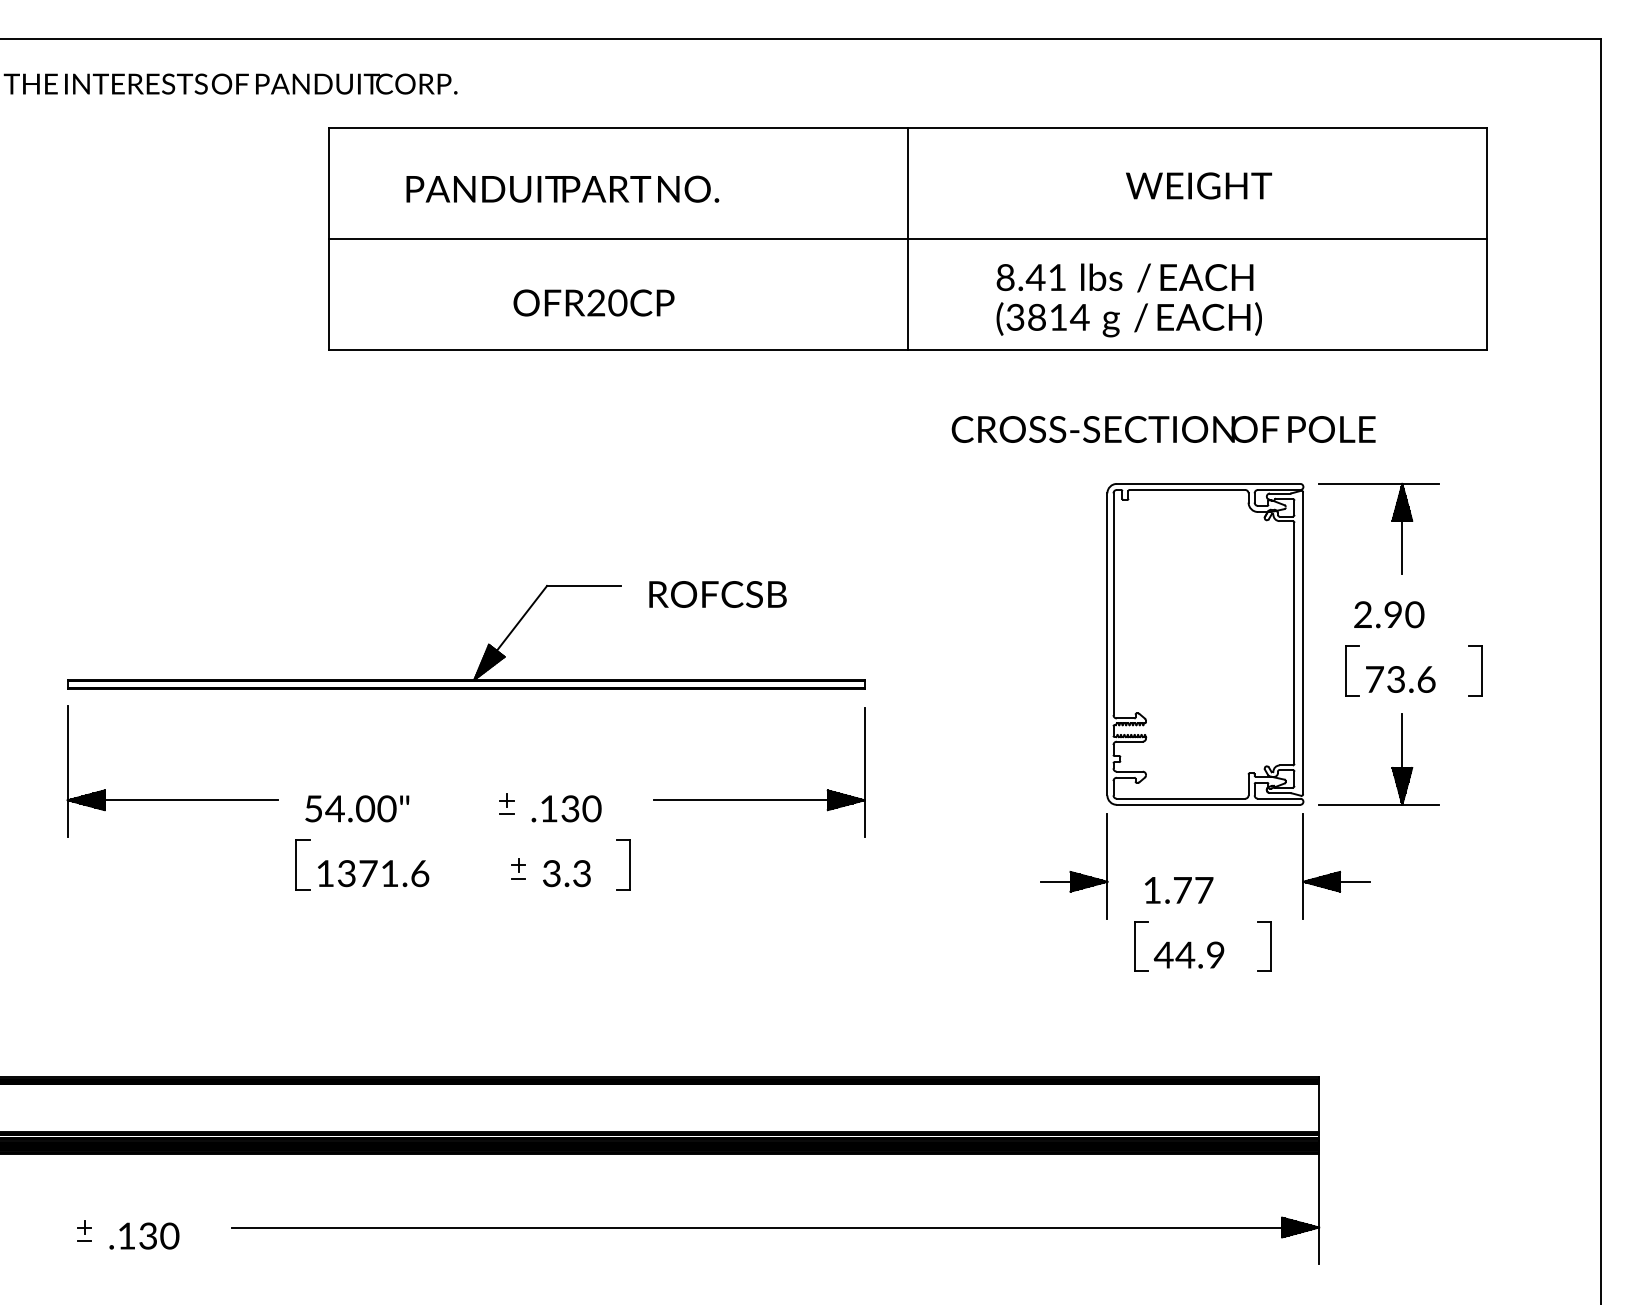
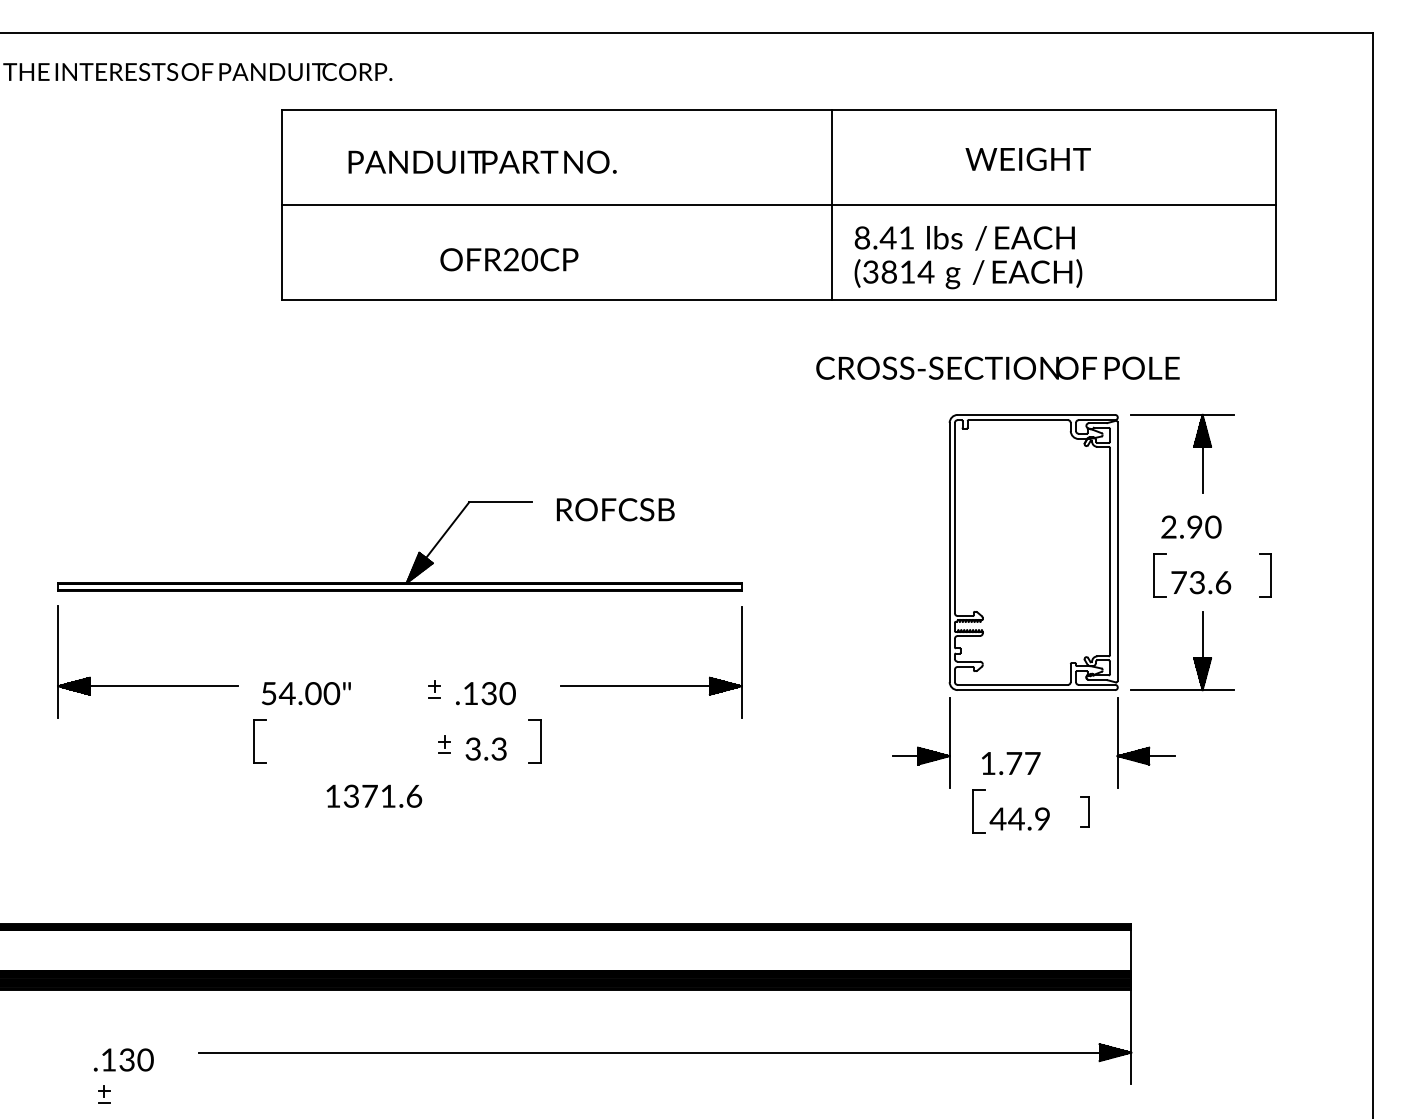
line: (908, 238) -> (832, 204), moved
text: (373, 873) -> (374, 796), moved
part: (1264, 946) -> (1084, 811), size x0.7
part: (84, 1230) -> (104, 1093), moved

